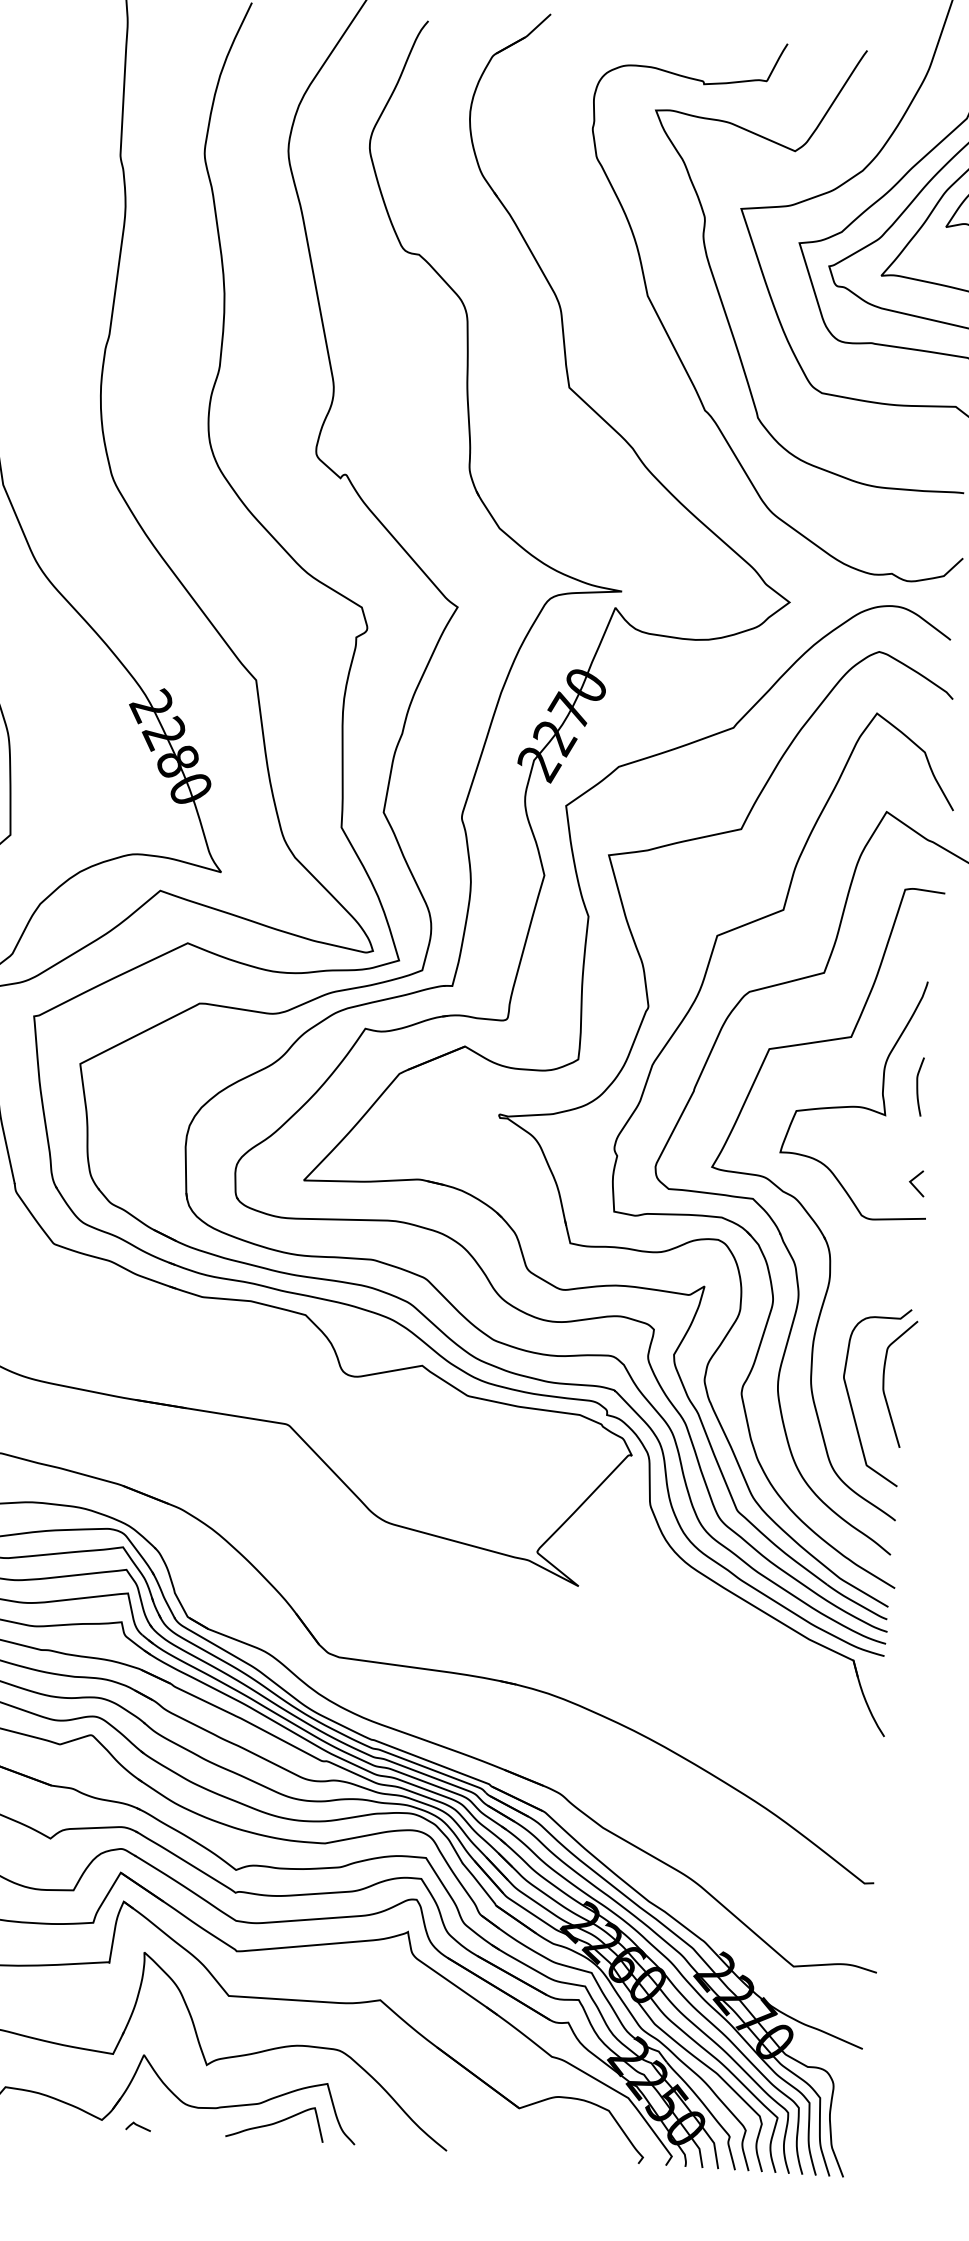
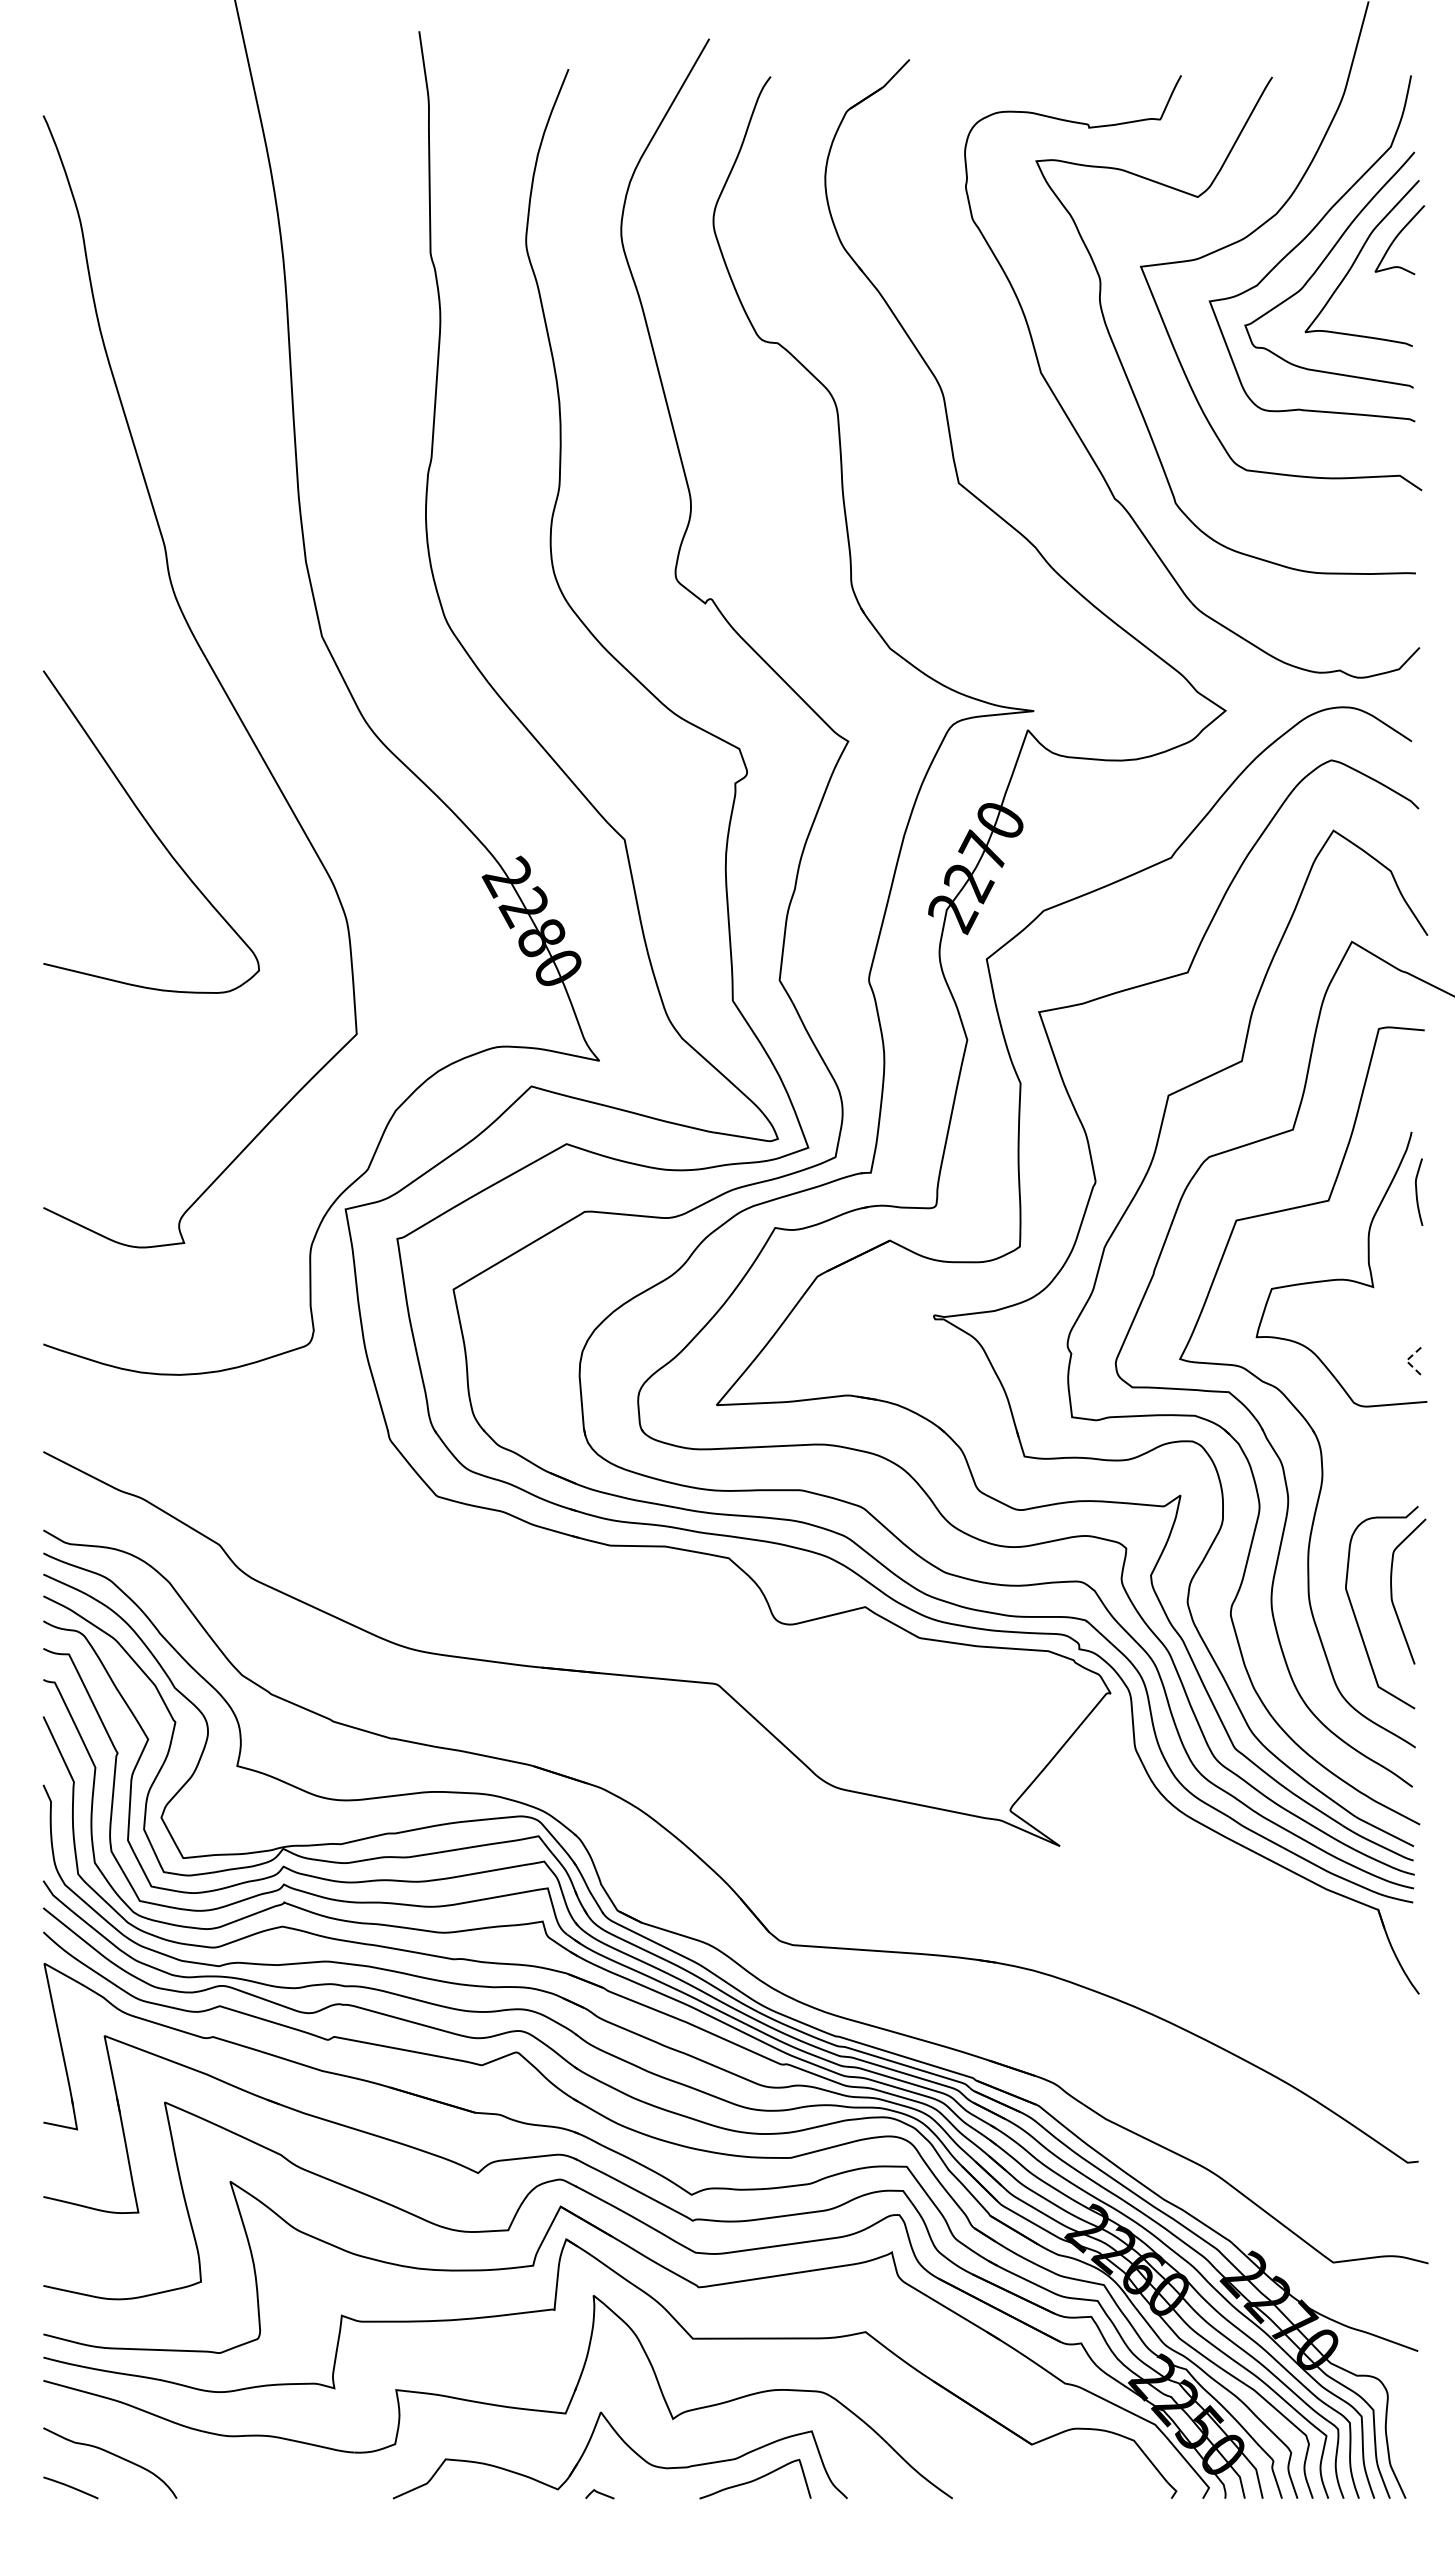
curve: (918, 1086) -> (1417, 1191), moved
line: (910, 1183) -> (1407, 1362), solid -> dashed

